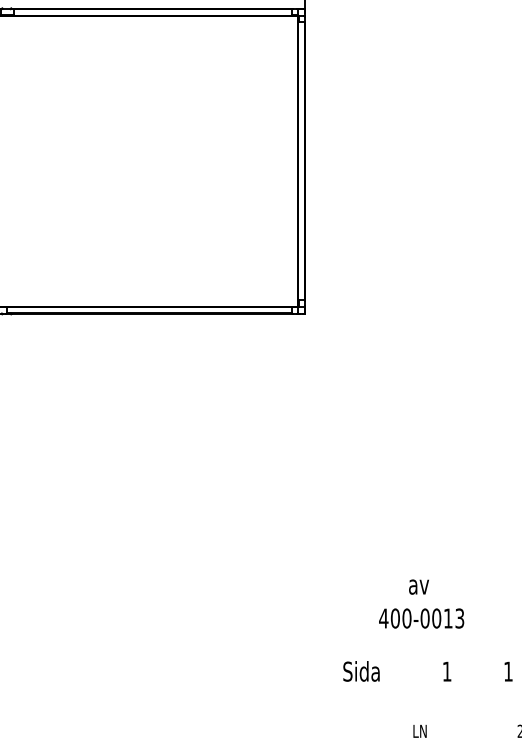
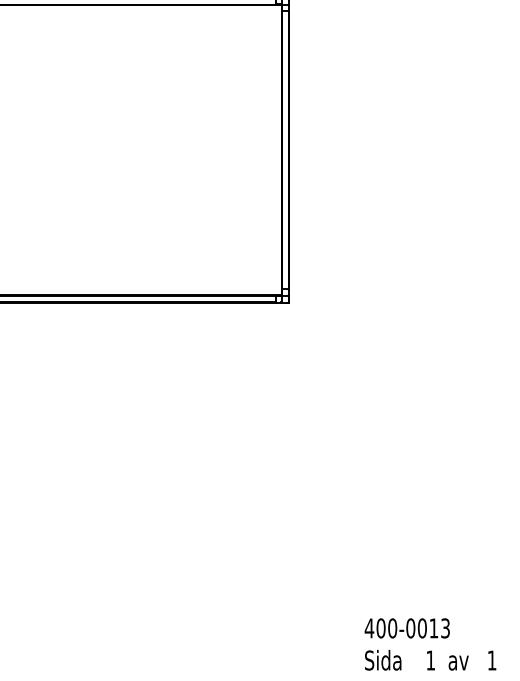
text: (418, 586) -> (458, 662), moved
text: (421, 618) -> (407, 628), moved
text: (361, 671) -> (383, 660), moved

